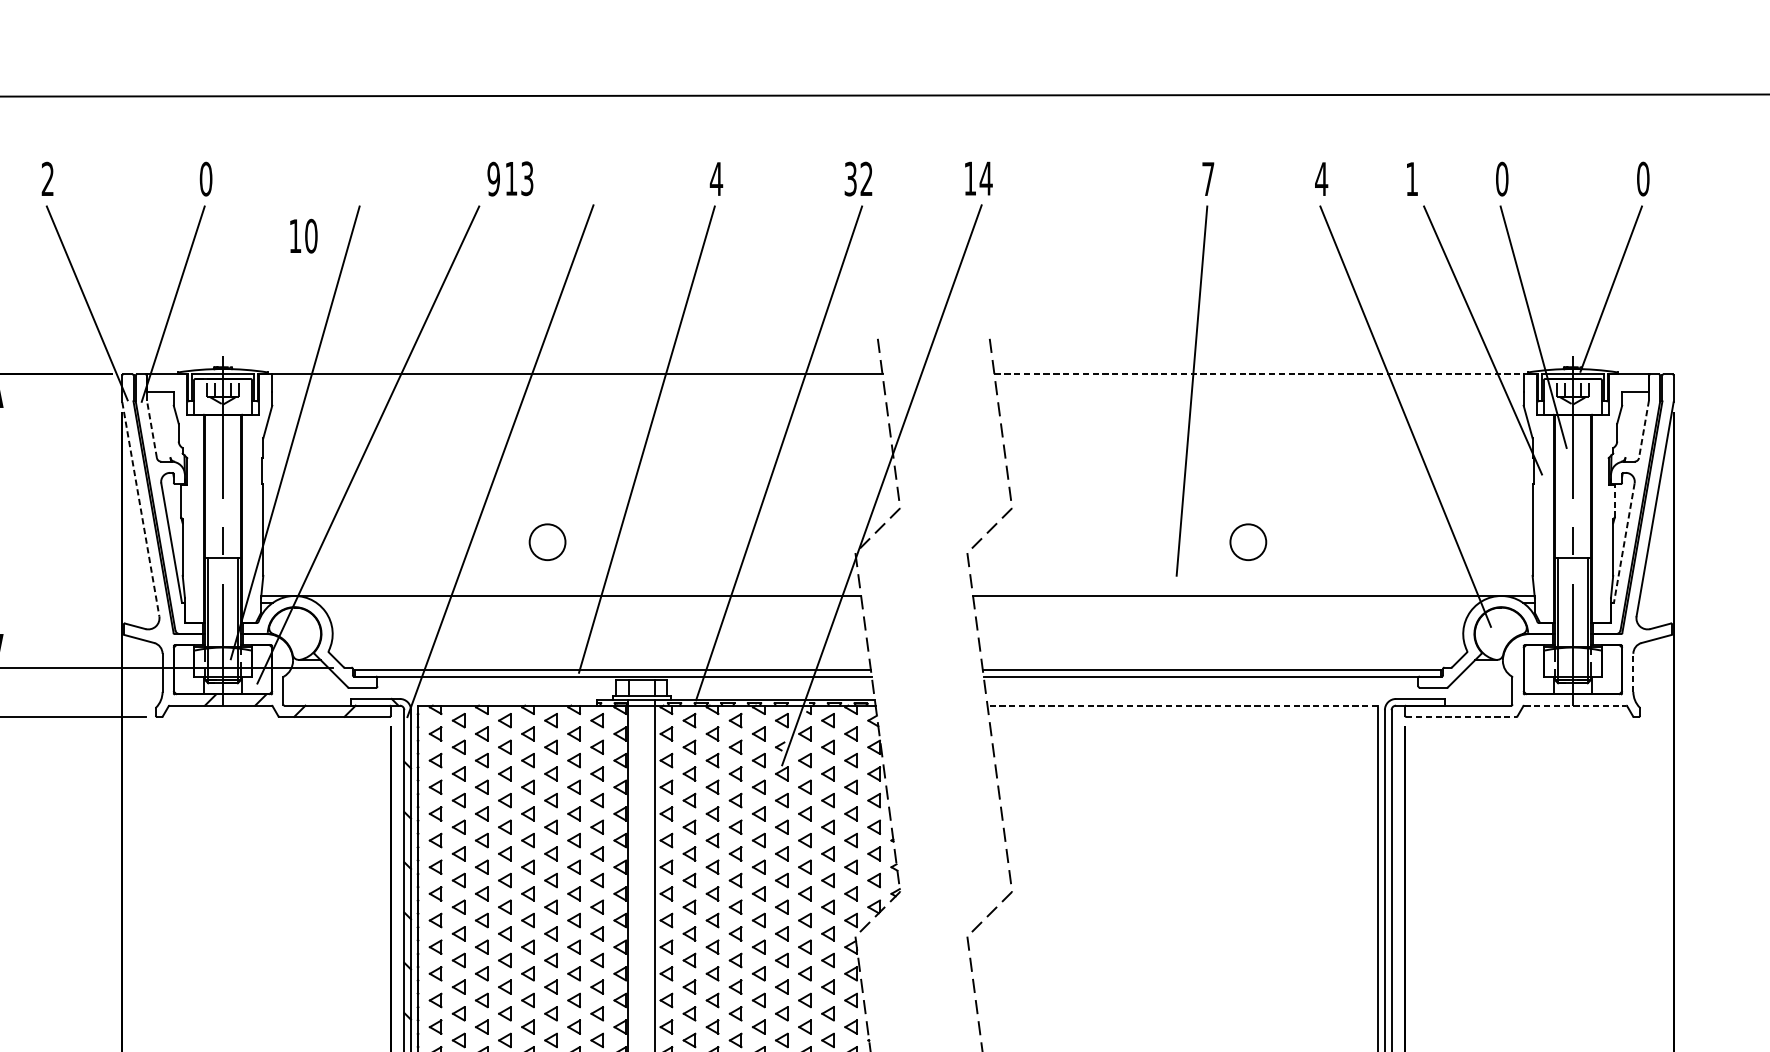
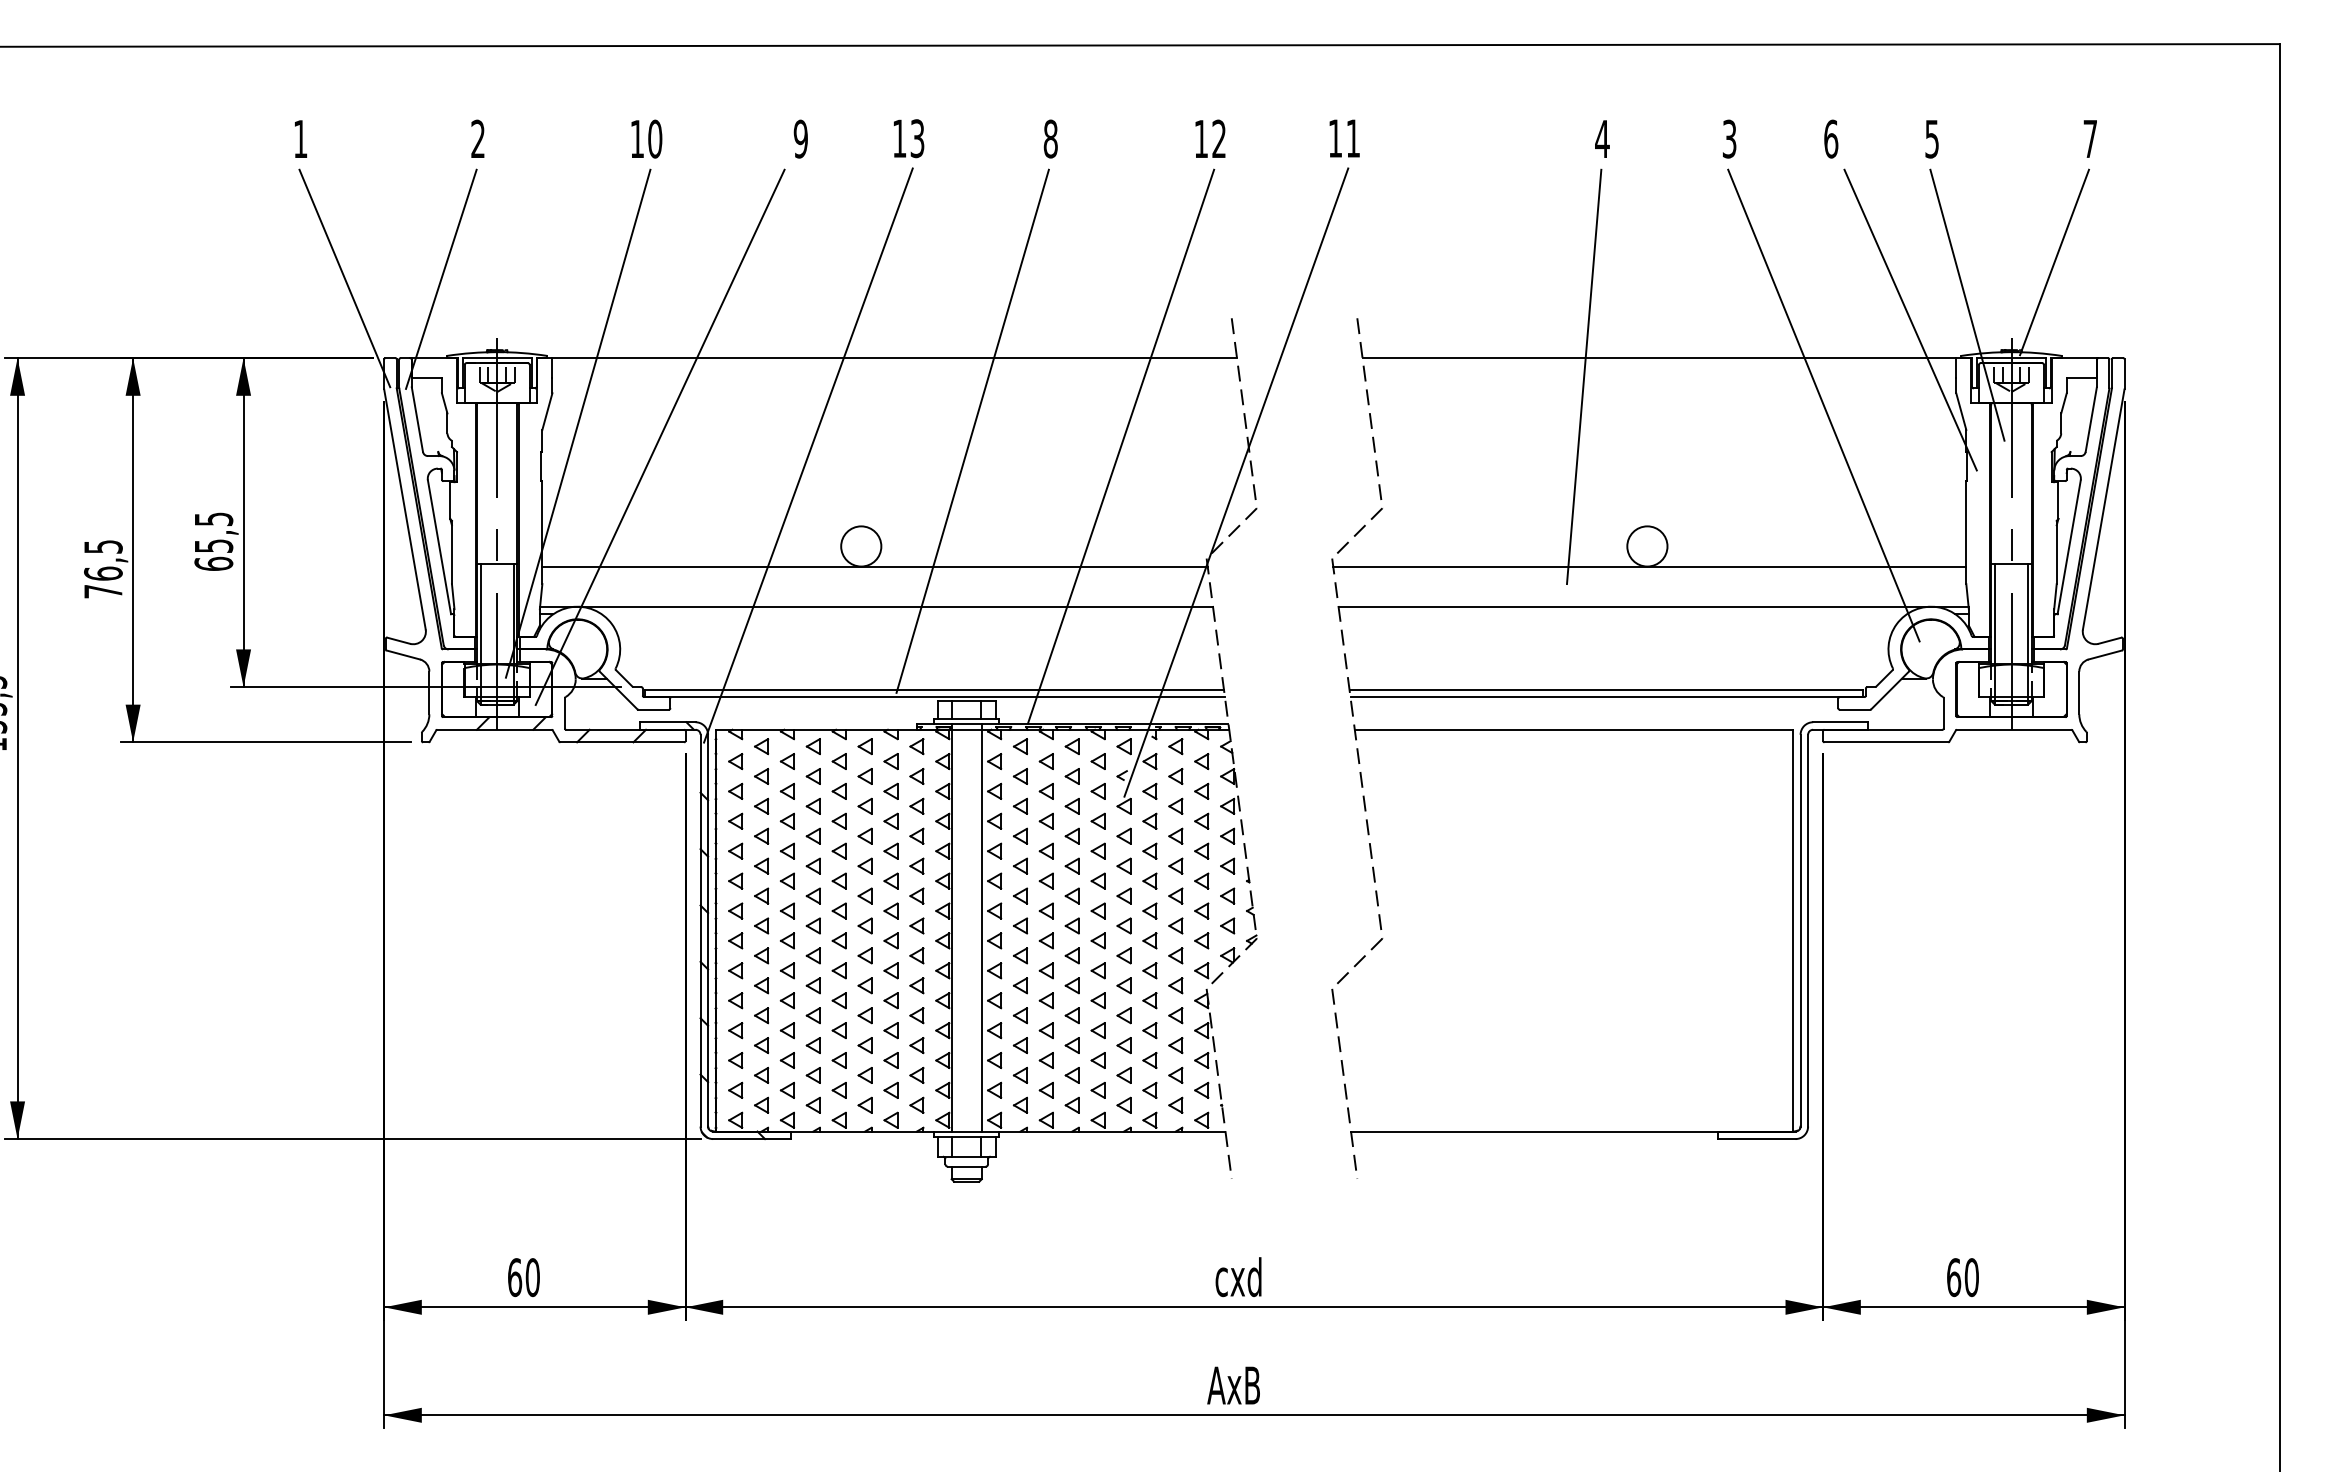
text: (47, 178) -> (300, 138), 2 -> 1
text: (206, 178) -> (478, 138), 0 -> 2
text: (519, 178) -> (908, 138), moved
text: (716, 178) -> (1050, 138), 4 -> 8
text: (850, 178) -> (1201, 138), 32 -> 12
text: (985, 178) -> (1352, 138), 14 -> 11
text: (1208, 178) -> (1602, 138), 7 -> 4
text: (1321, 178) -> (1729, 138), 4 -> 3
text: (1412, 178) -> (1831, 138), 1 -> 6
text: (1502, 178) -> (1932, 138), 0 -> 5
text: (1643, 178) -> (2090, 138), 0 -> 7
text: (303, 235) -> (646, 138), moved
line: (1259, 374) -> (1659, 358), dashed -> solid
line: (152, 429) -> (417, 419), dashed -> solid
line: (1644, 429) -> (2091, 419), dashed -> solid
line: (1614, 501) -> (2058, 500), dashed -> solid
line: (140, 509) -> (404, 509), dashed -> solid
line: (1624, 543) -> (2069, 547), dashed -> solid
line: (559, 560) -> (874, 566), added
line: (1250, 560) -> (1649, 566), added
line: (1633, 672) -> (2079, 692), dashed -> solid
line: (1182, 705) -> (1573, 729), dashed -> solid
line: (1575, 705) -> (2014, 729), dashed -> solid
line: (1461, 717) -> (1886, 742), dashed -> solid

